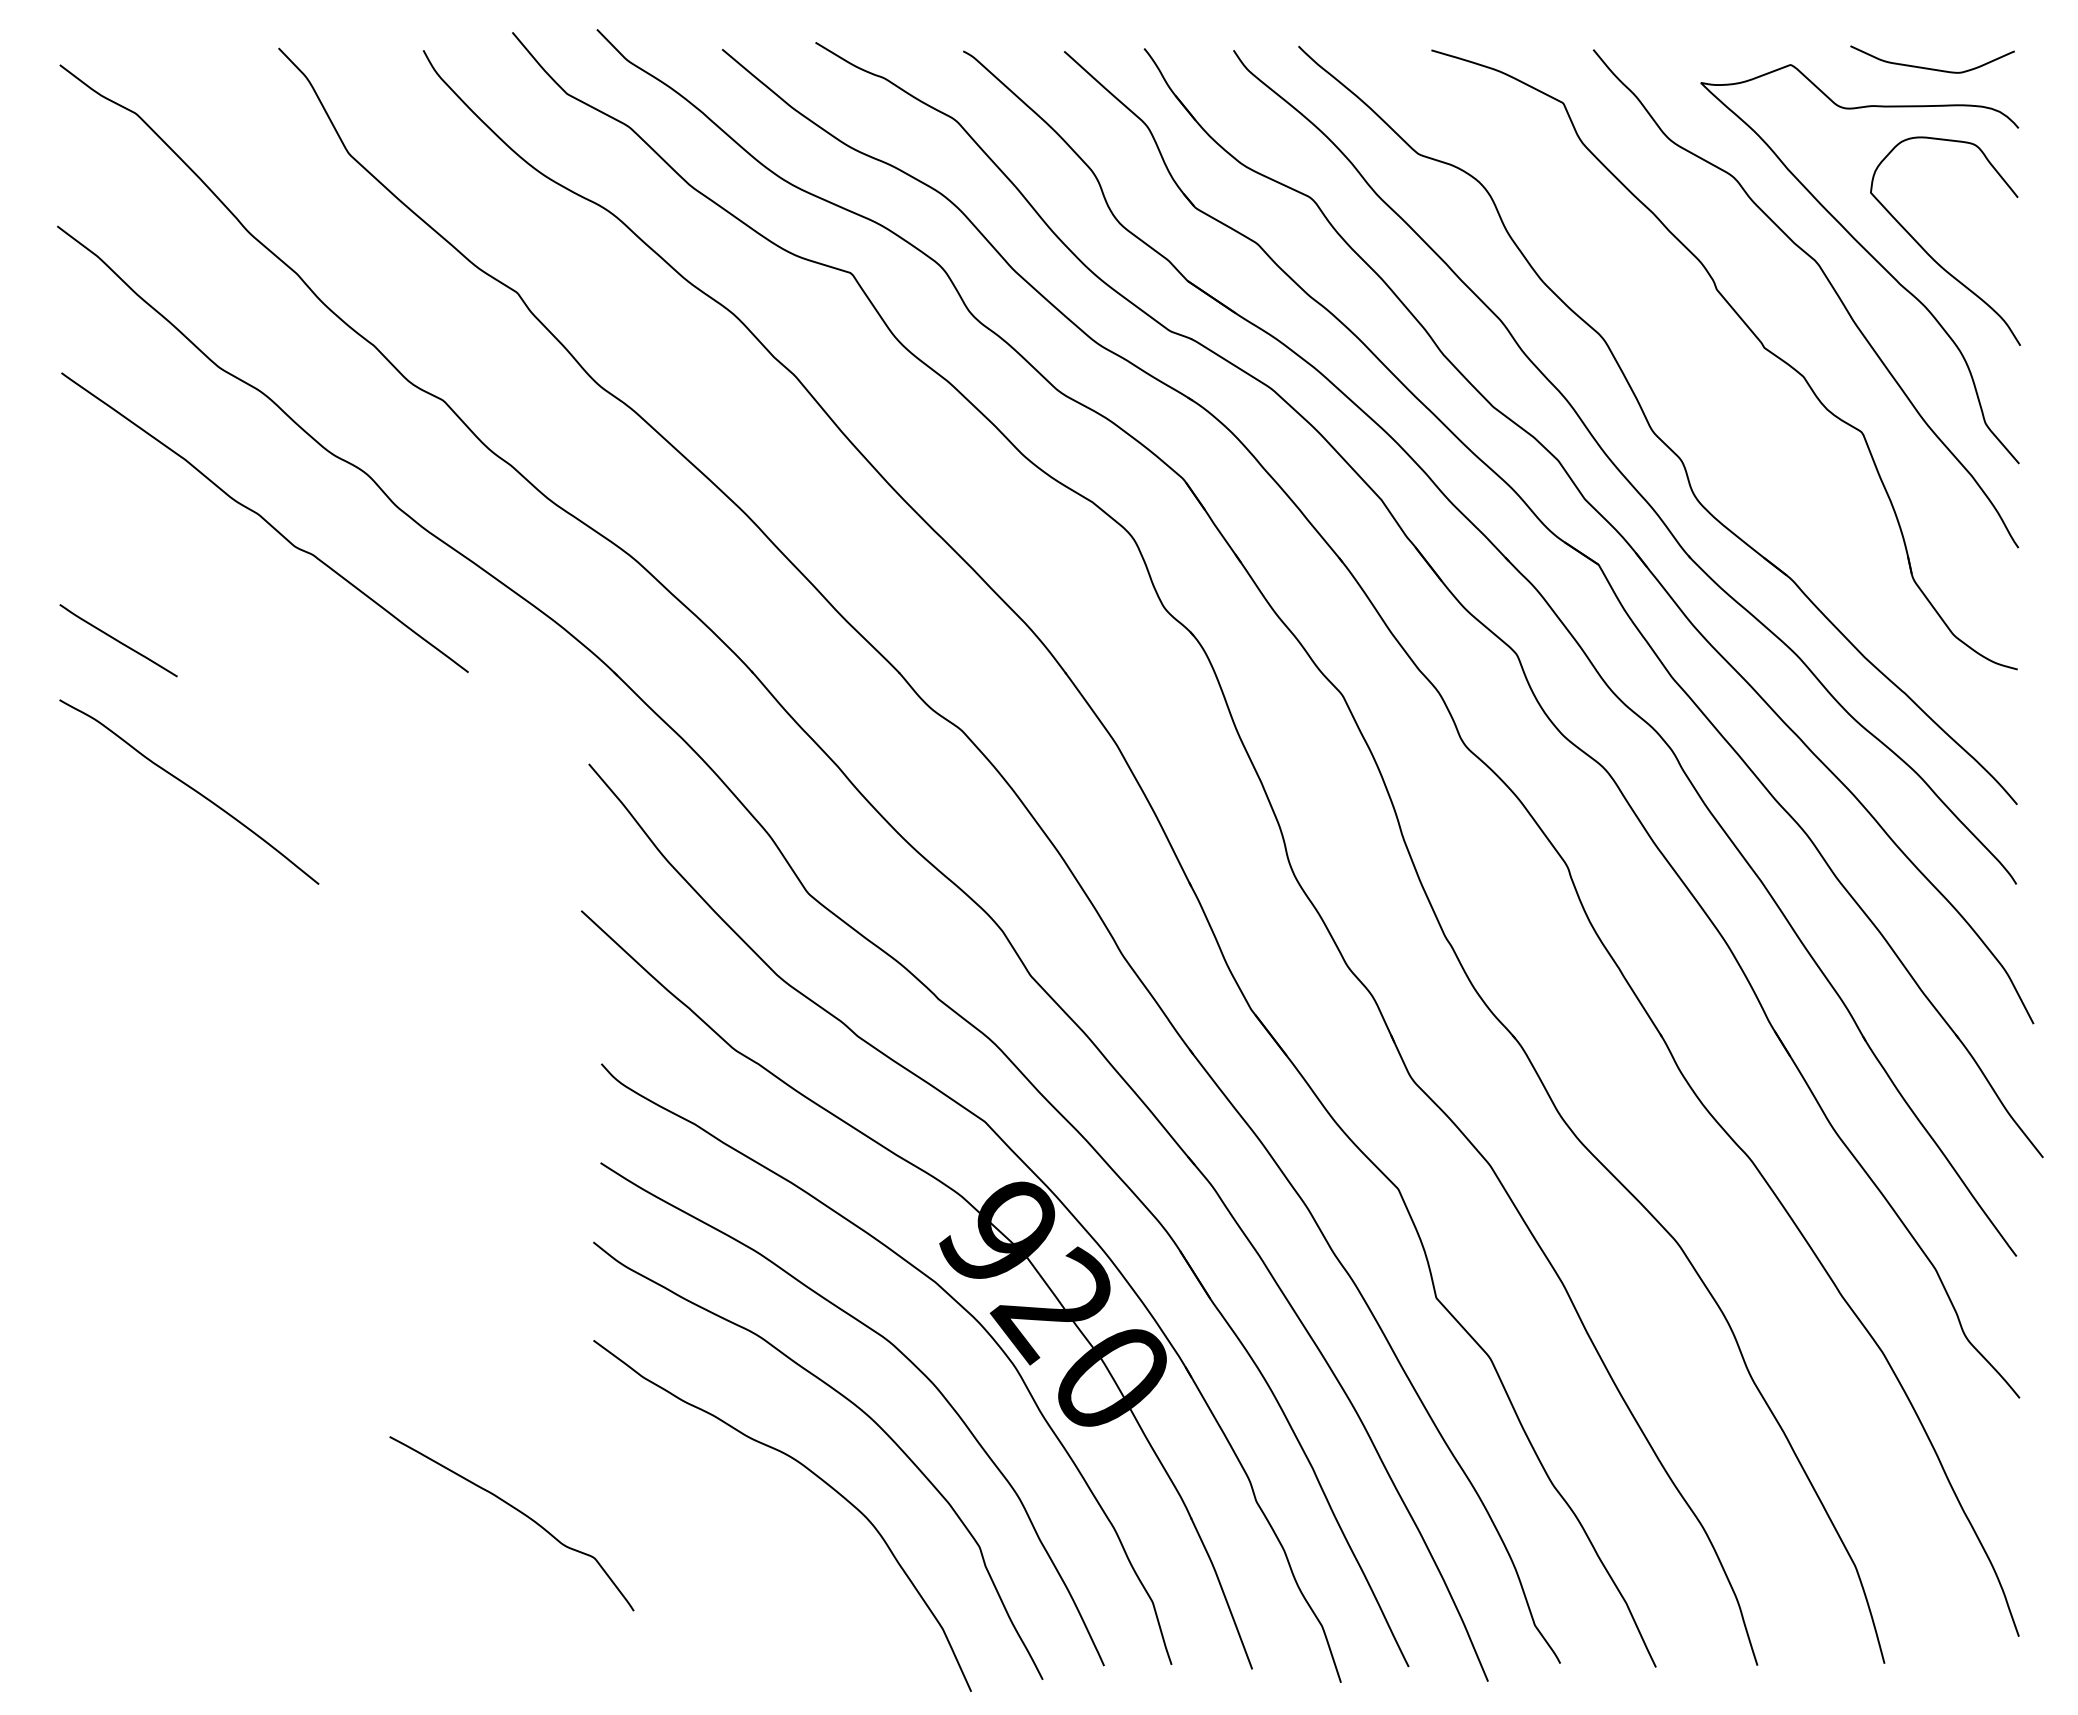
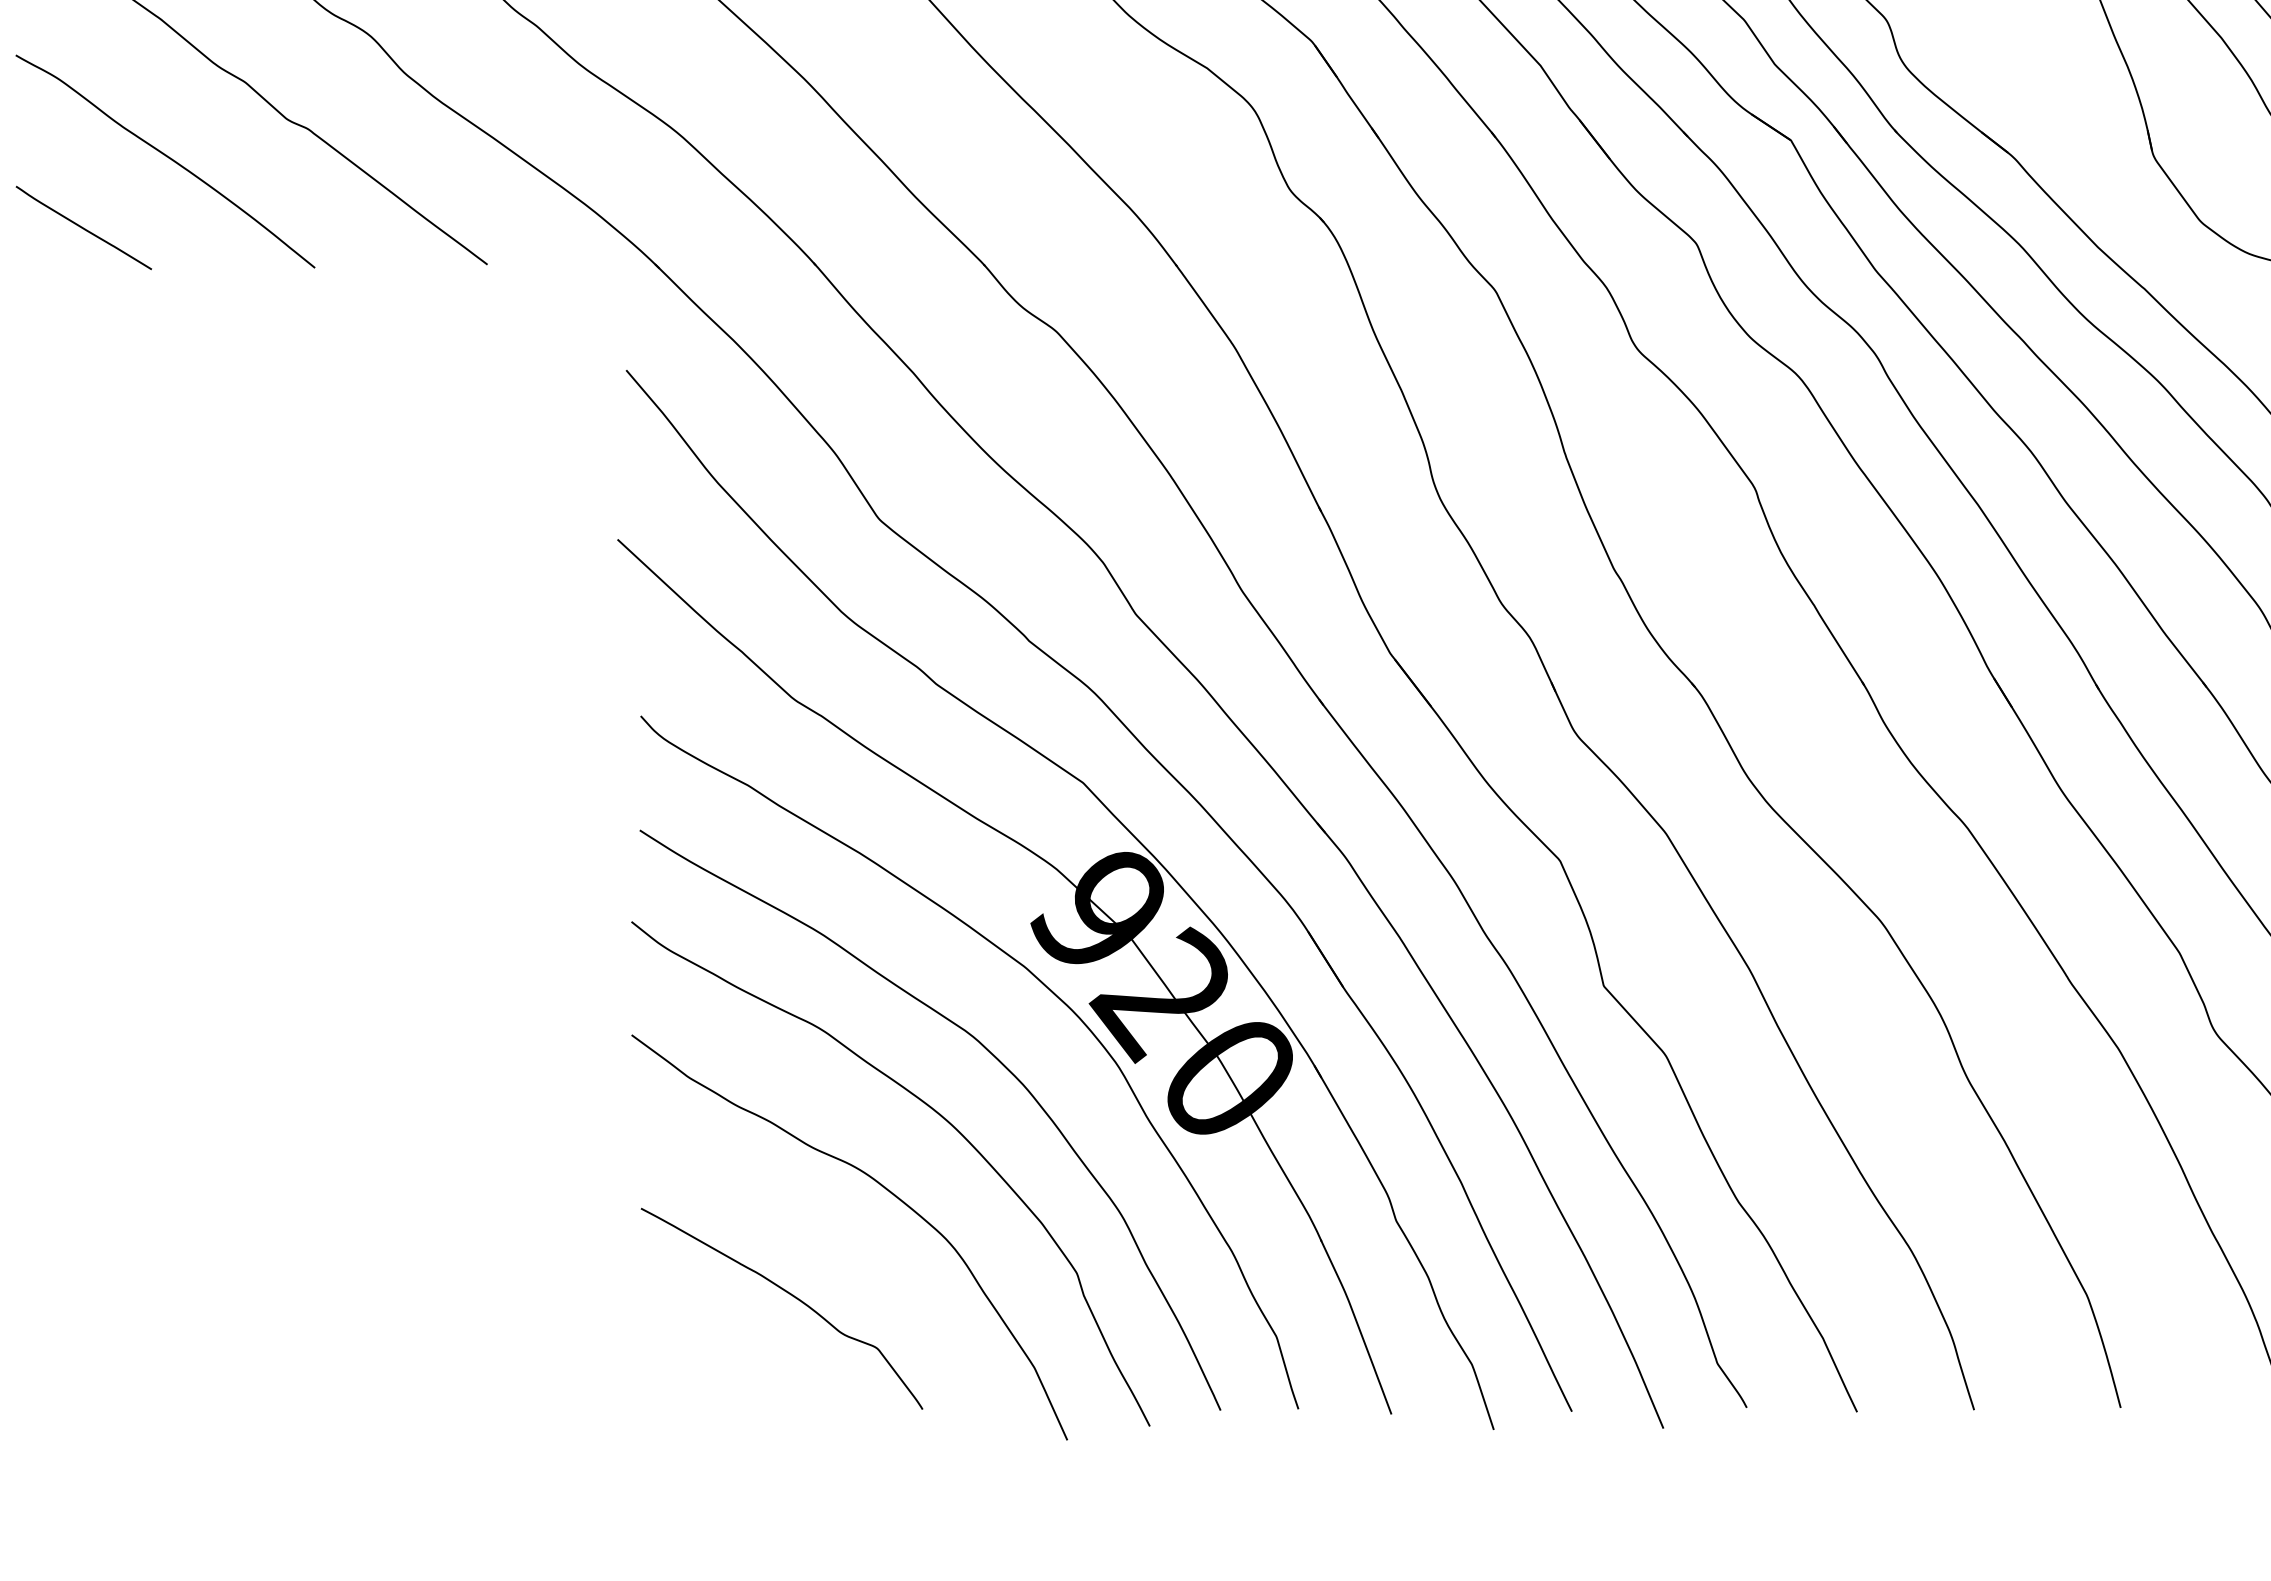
curve: (191, 789) -> (167, 158), moved
curve: (519, 1512) -> (790, 1295), moved

